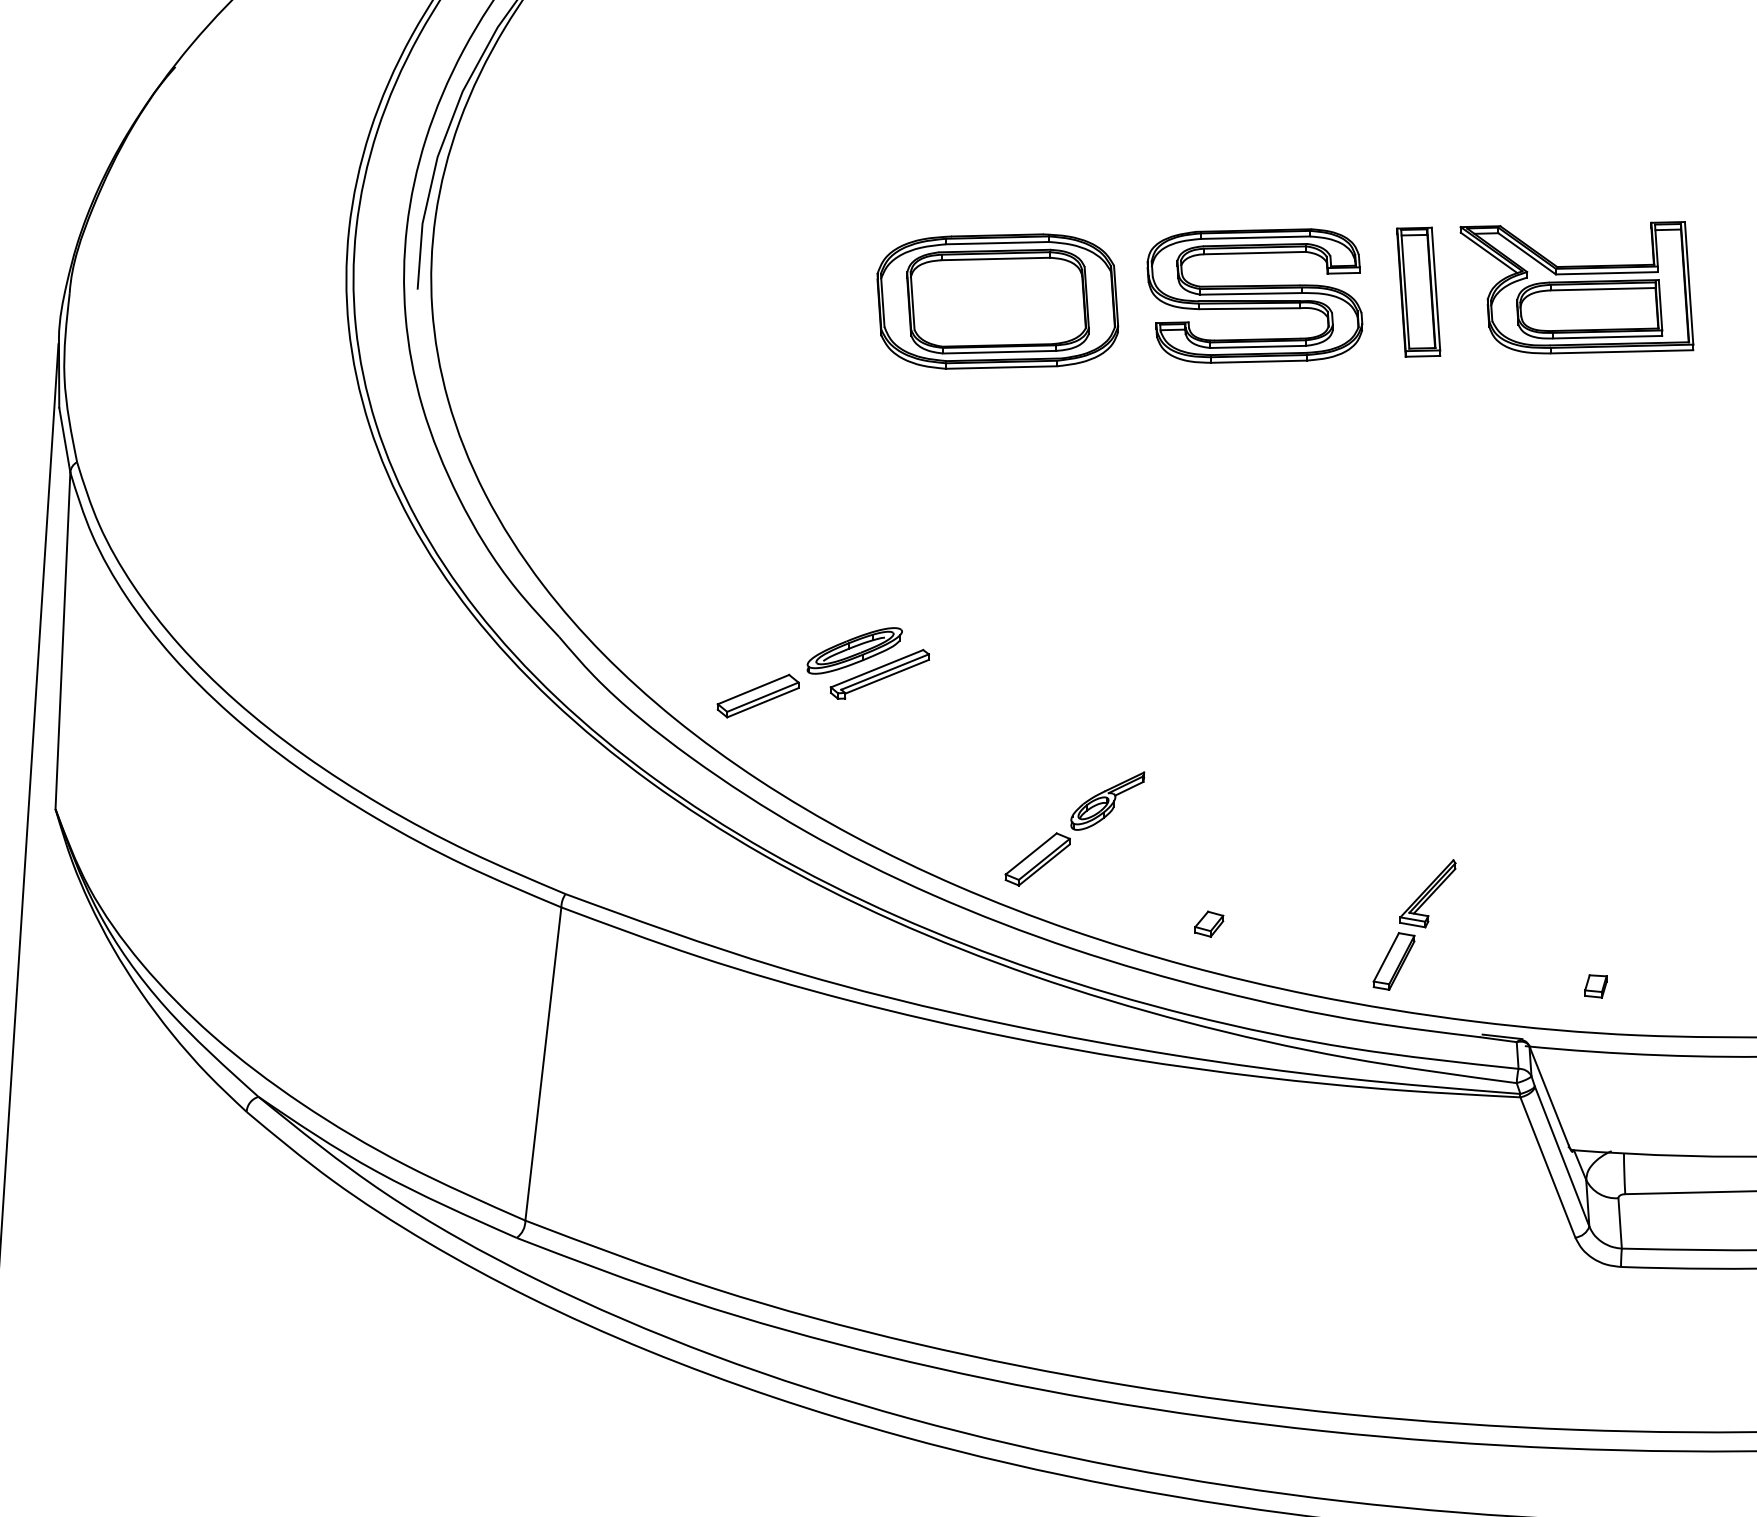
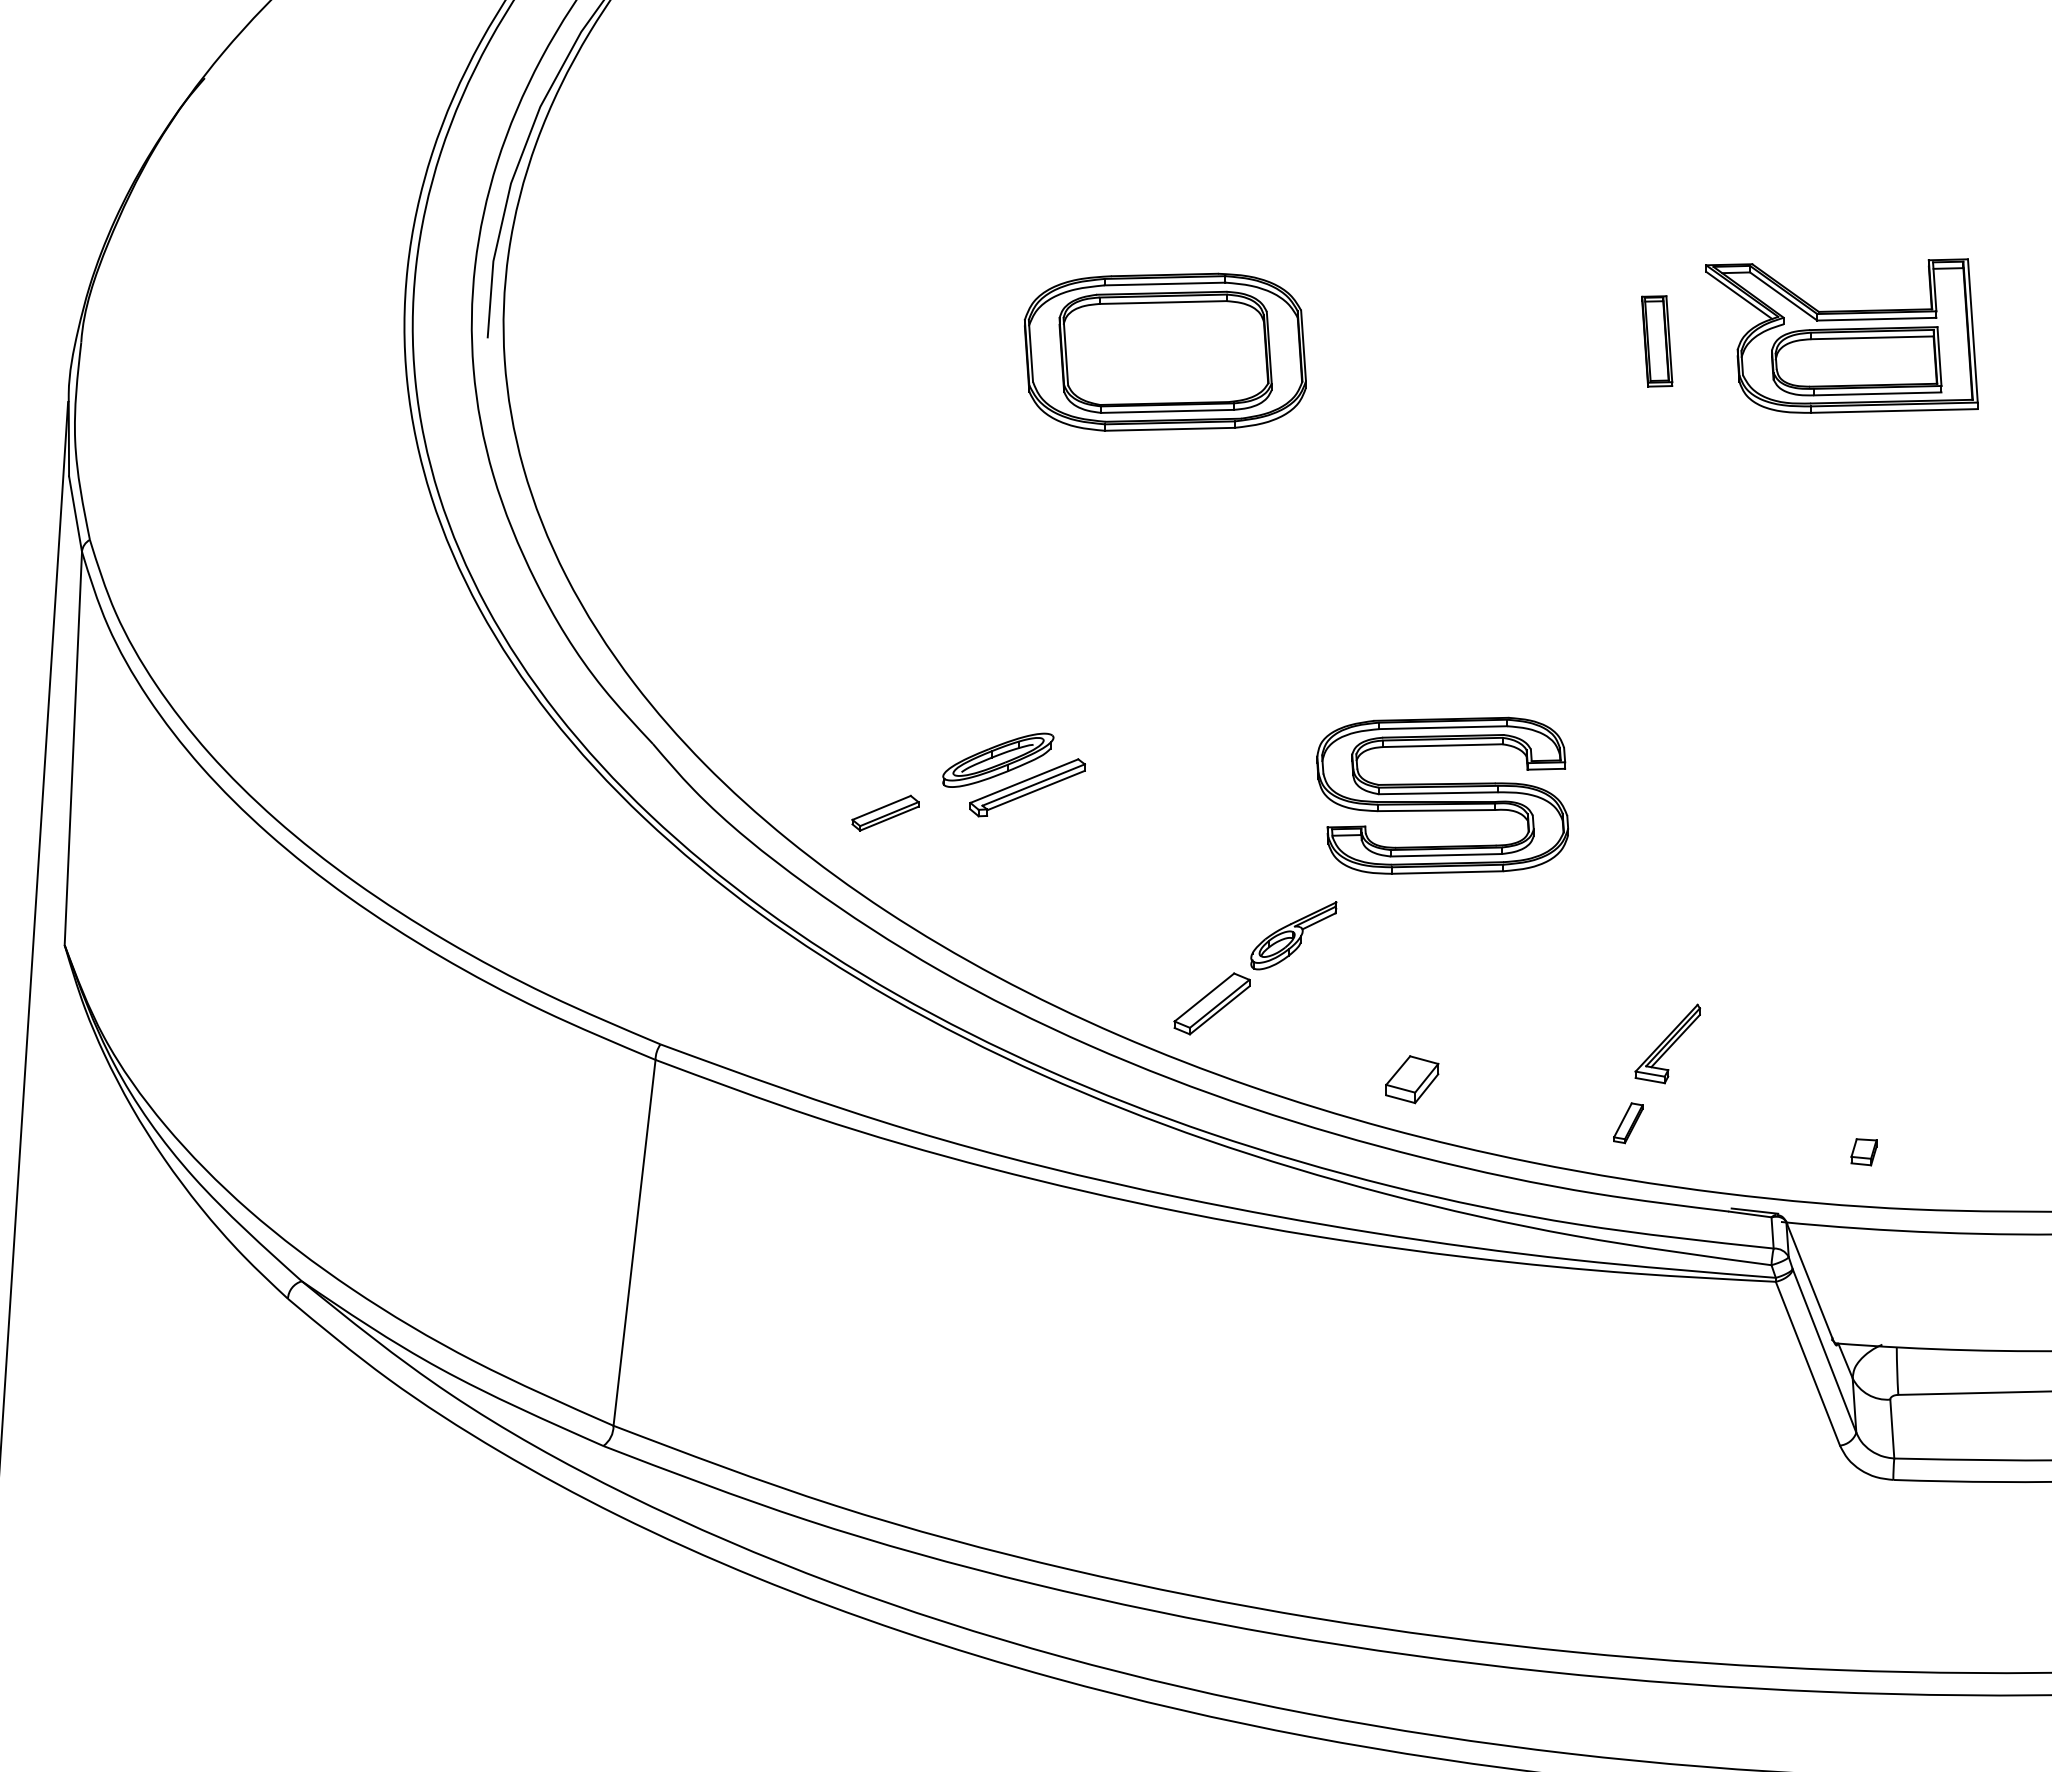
part: (1419, 292) -> (1657, 341), size x0.6
part: (1254, 295) -> (1442, 795), moved
part: (758, 696) -> (885, 813), size x0.7
part: (1209, 924) -> (1412, 1079), size x1.6
part: (1394, 961) -> (1628, 1123), size x0.6

